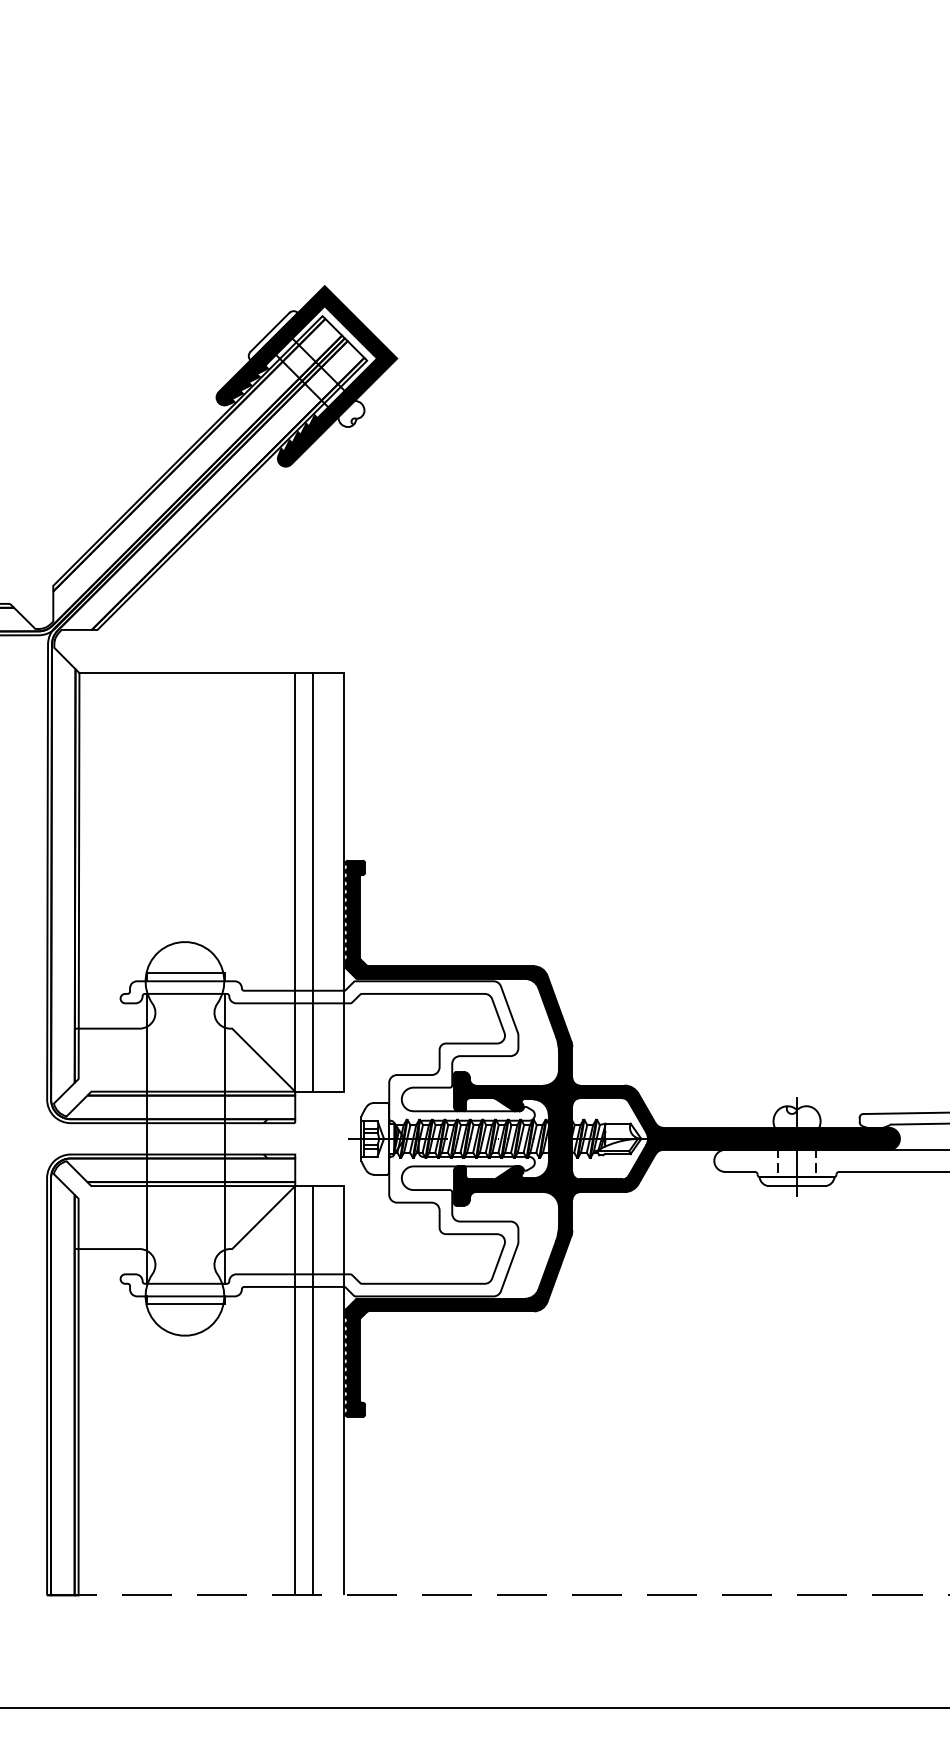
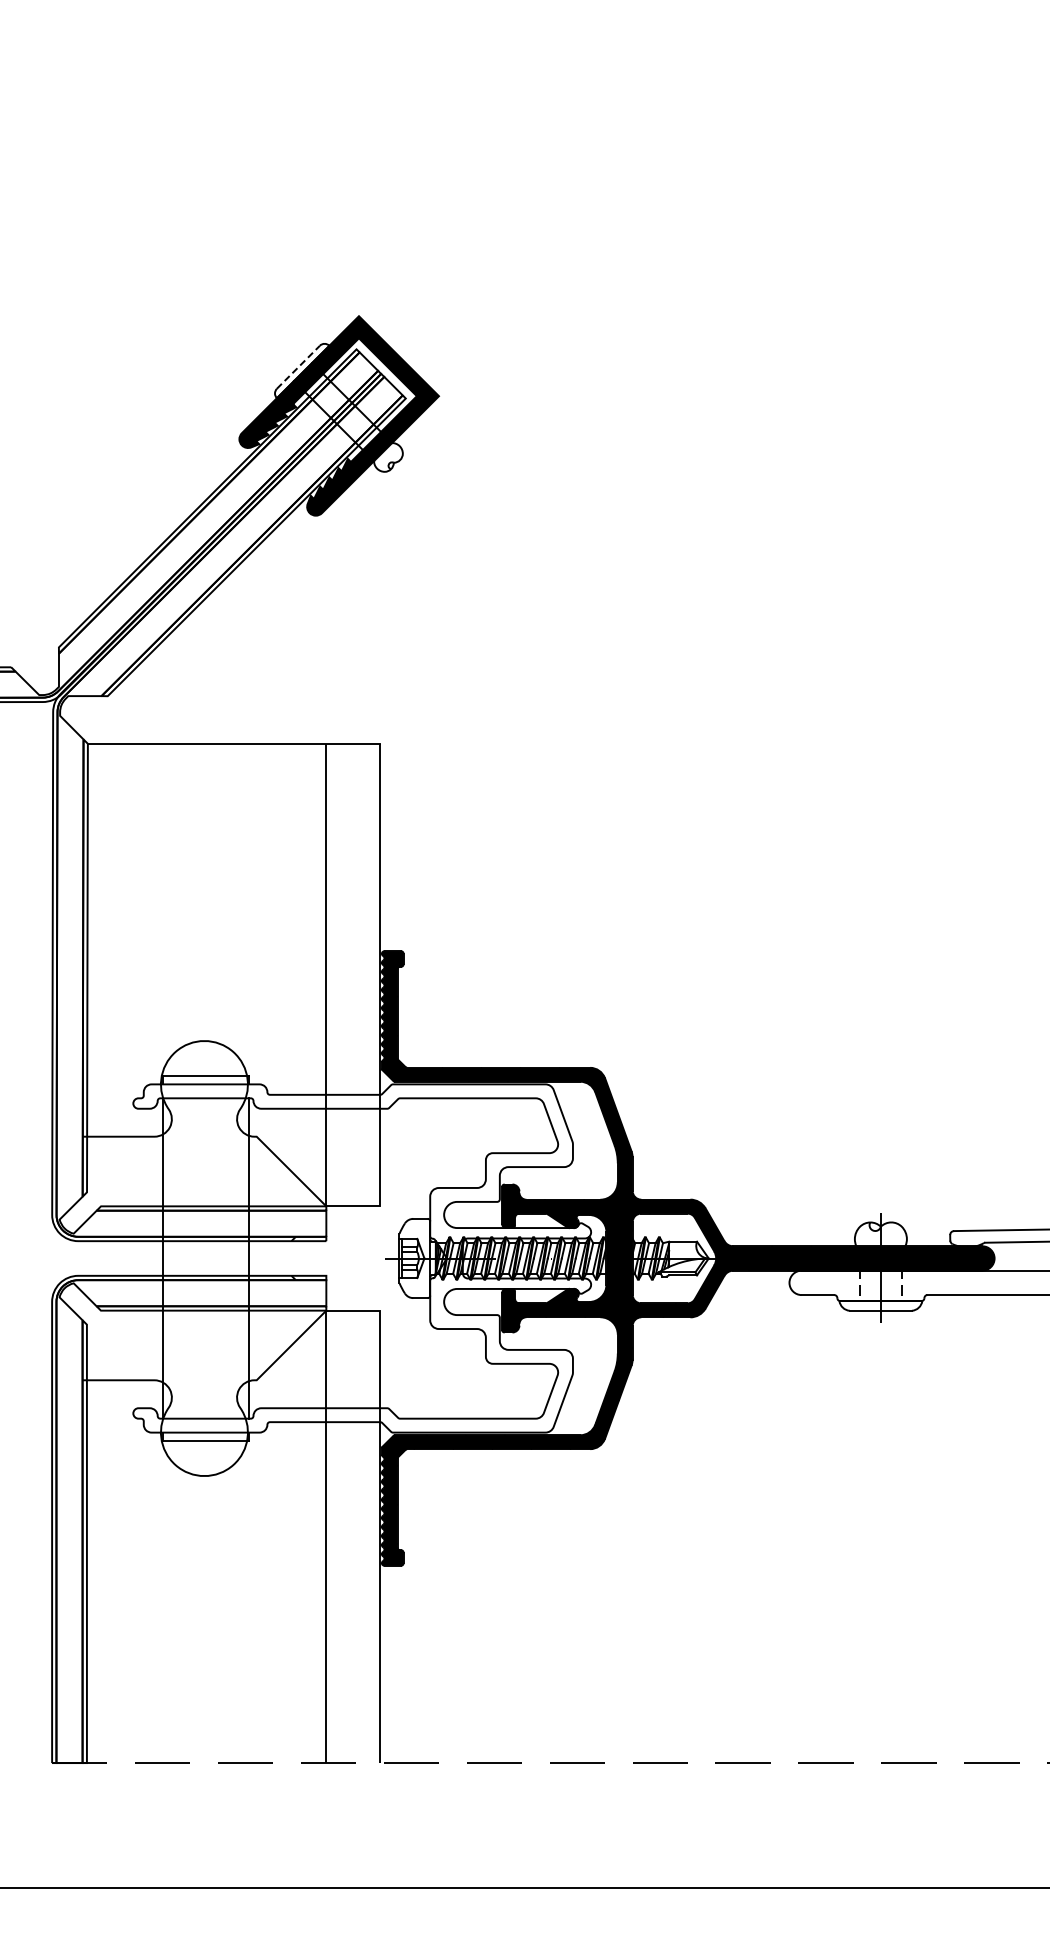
line: (270, 331) -> (298, 366), solid -> dashed
line: (312, 881) -> (345, 974), removed
line: (312, 1390) -> (345, 1536), removed

